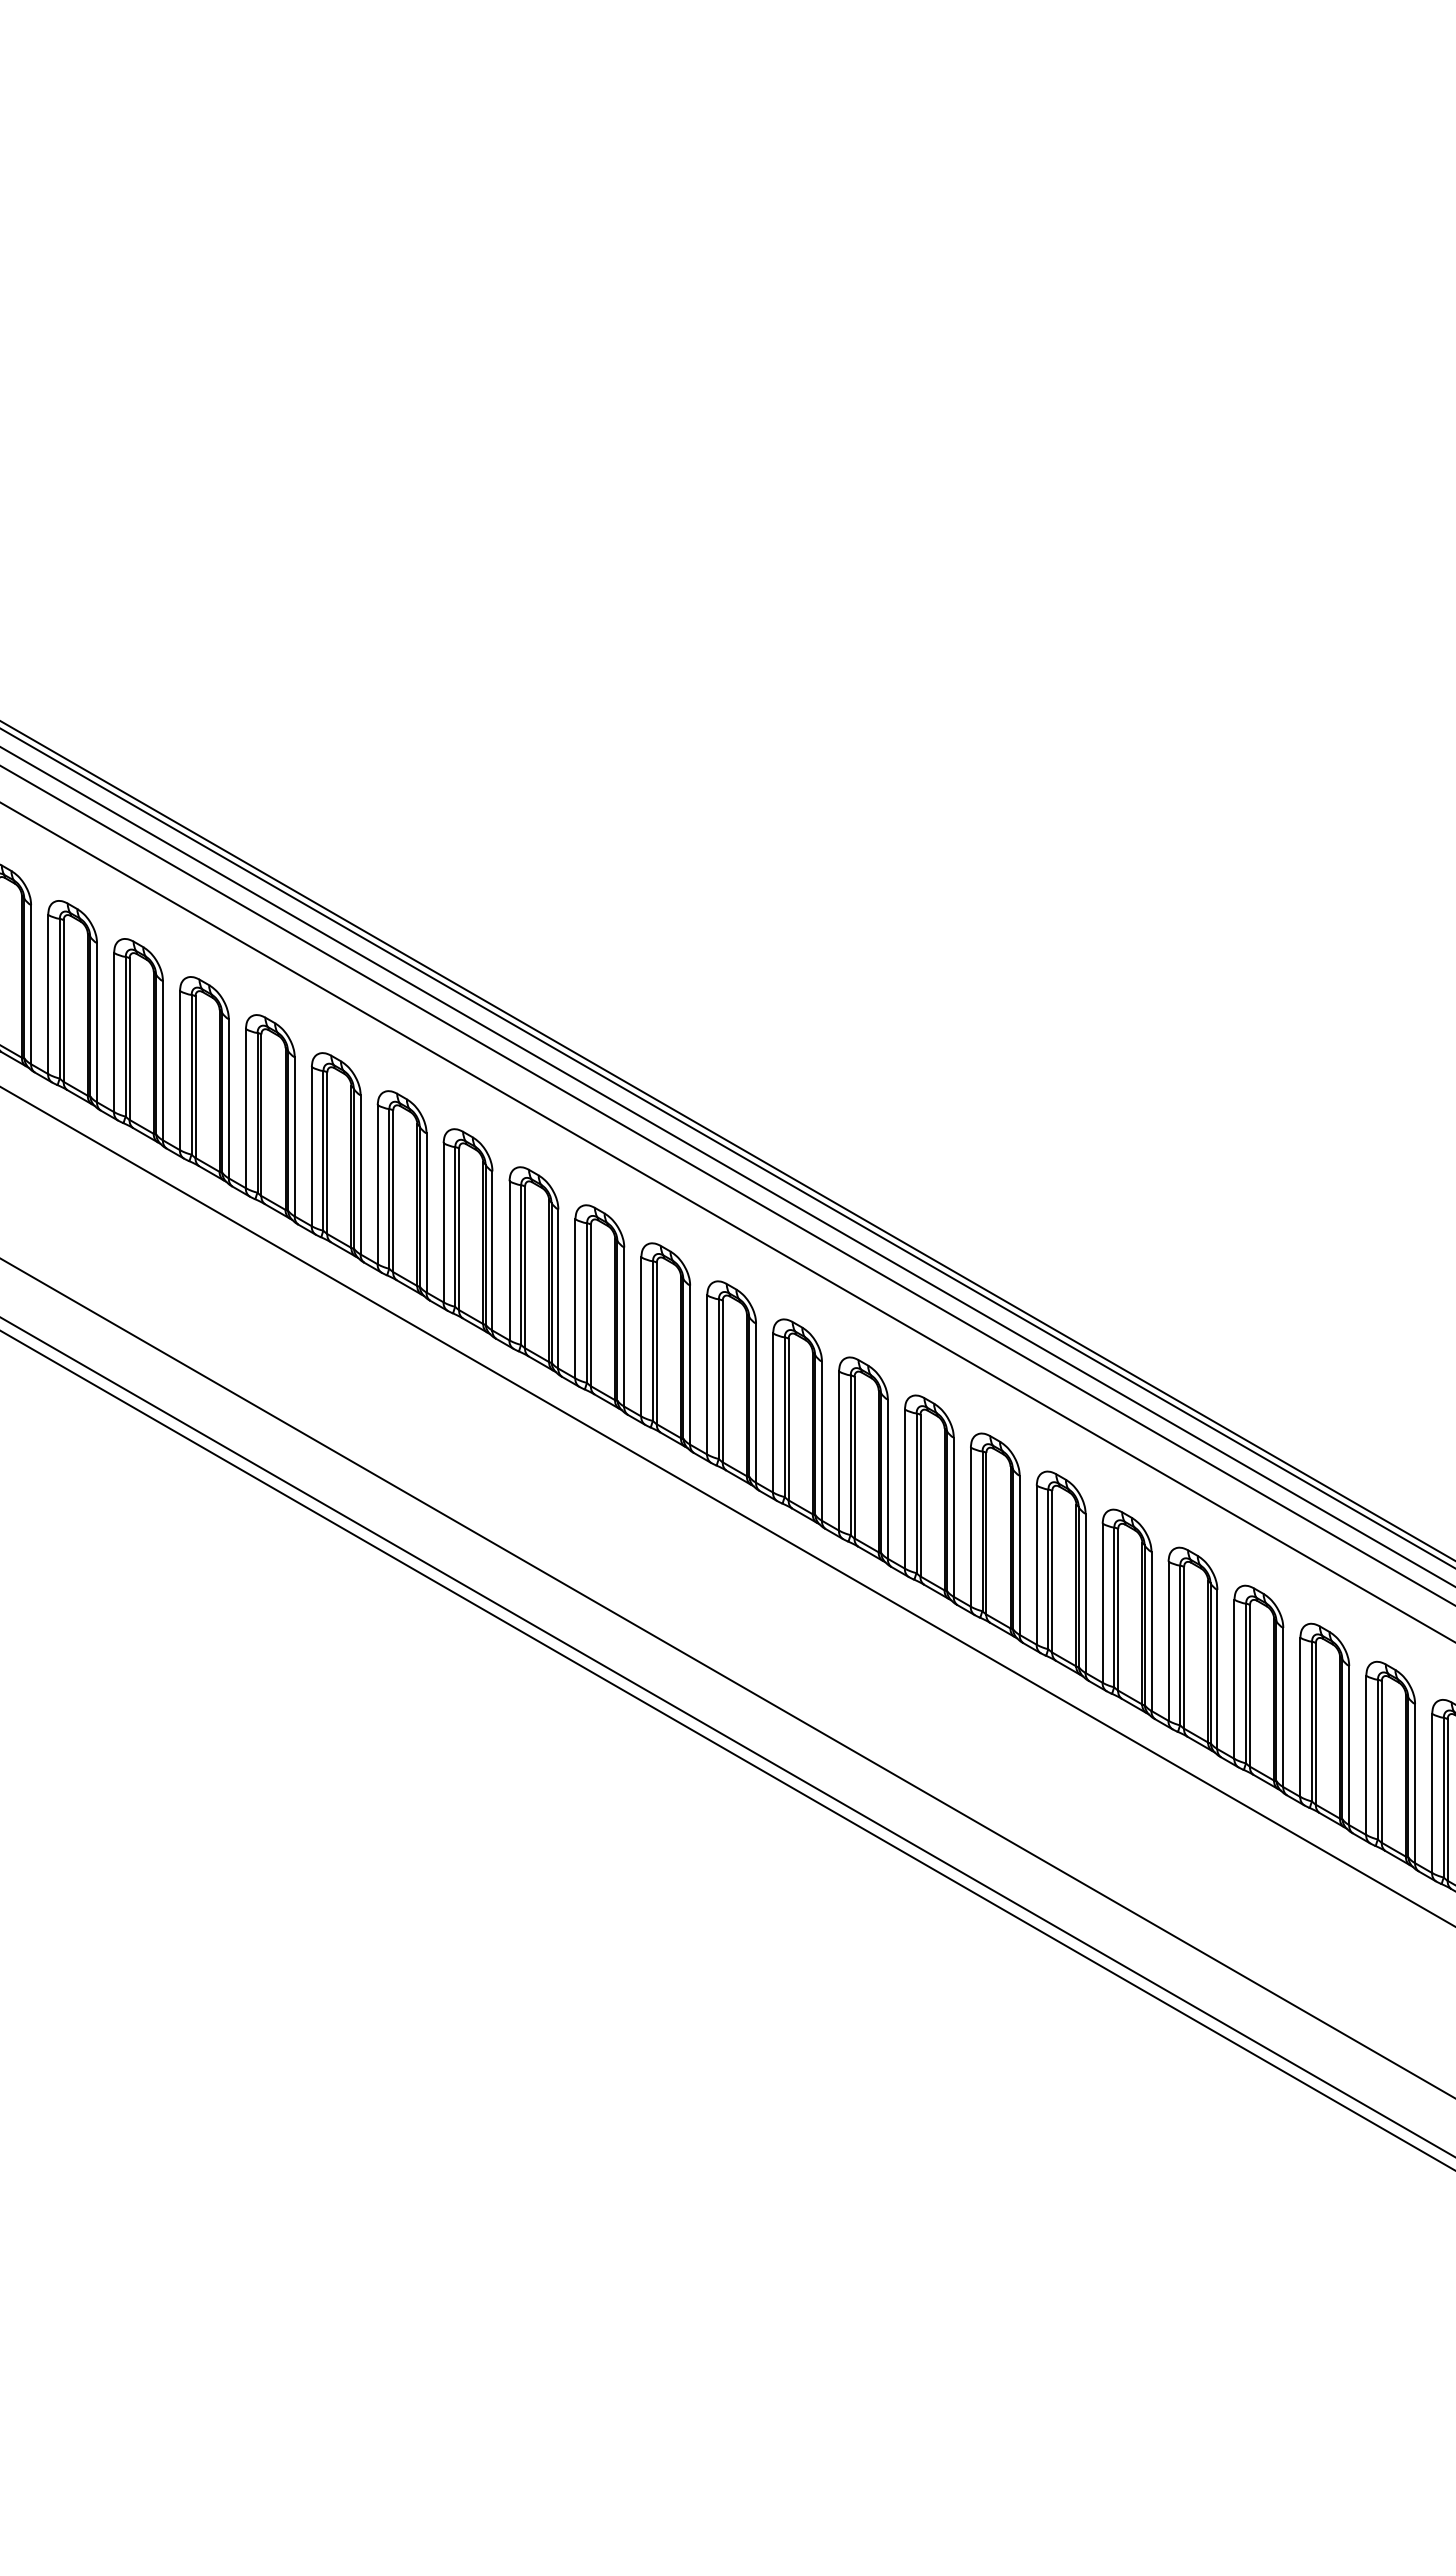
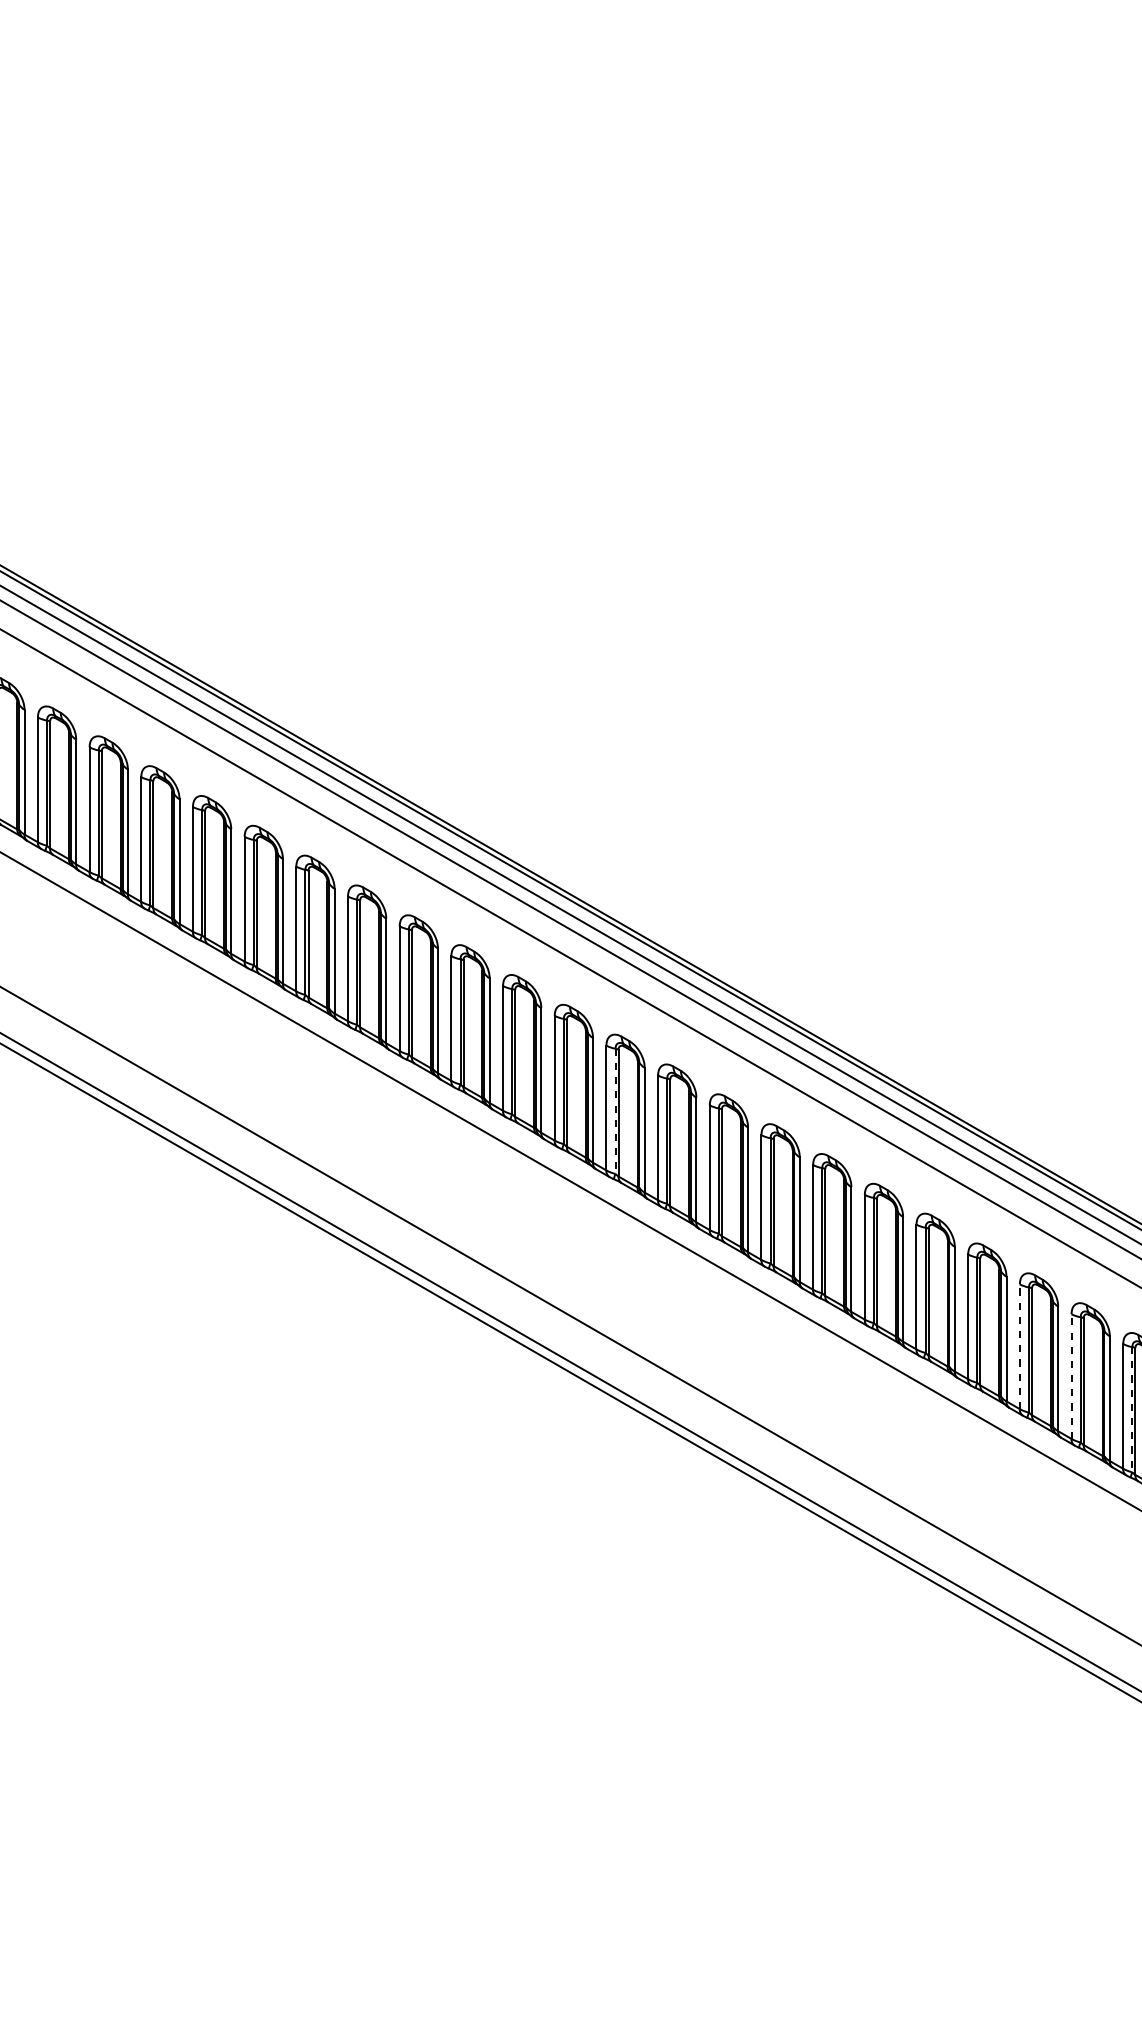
line: (784, 1417) -> (615, 1111), solid -> dashed
line: (1300, 1717) -> (1019, 1346), solid -> dashed
line: (1366, 1755) -> (1071, 1376), solid -> dashed
line: (1443, 1797) -> (1132, 1409), solid -> dashed

